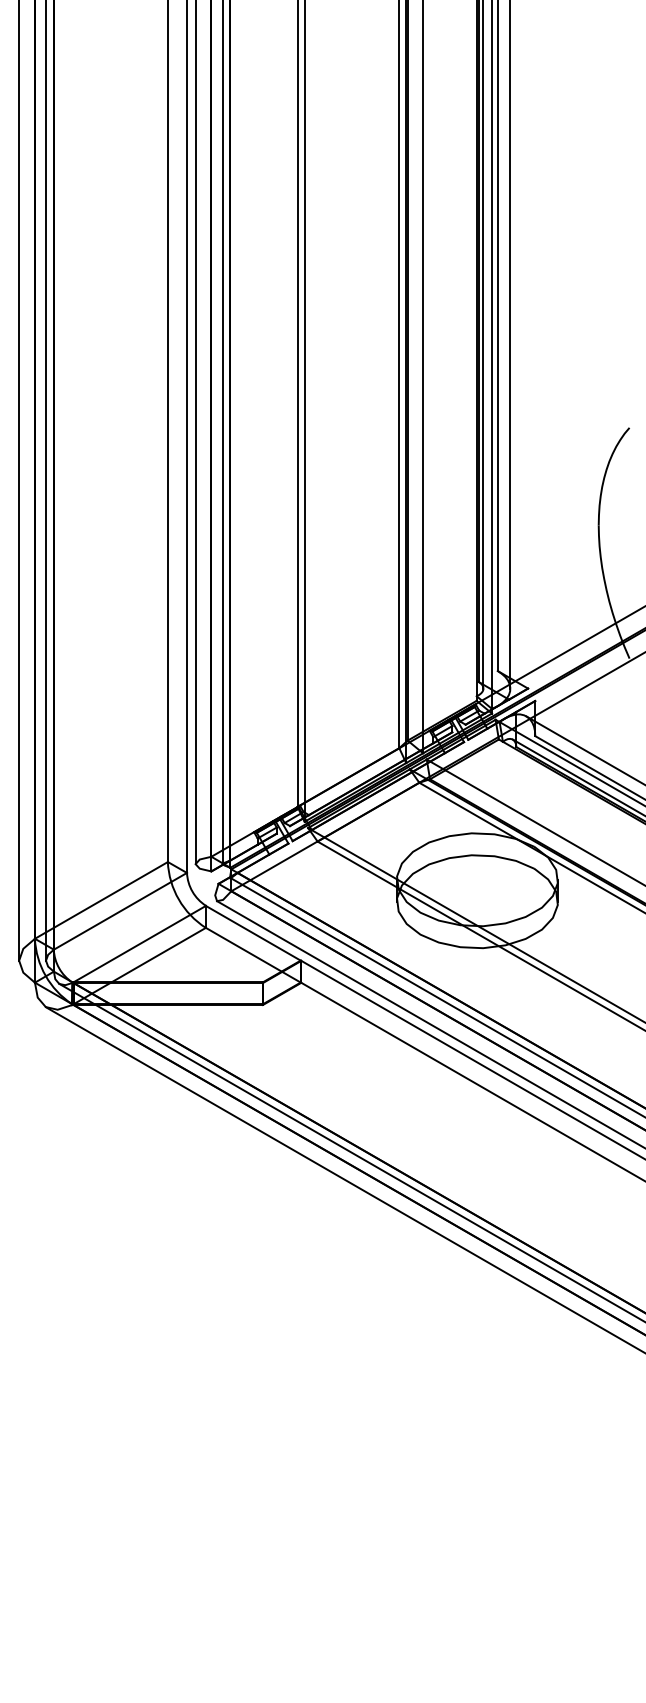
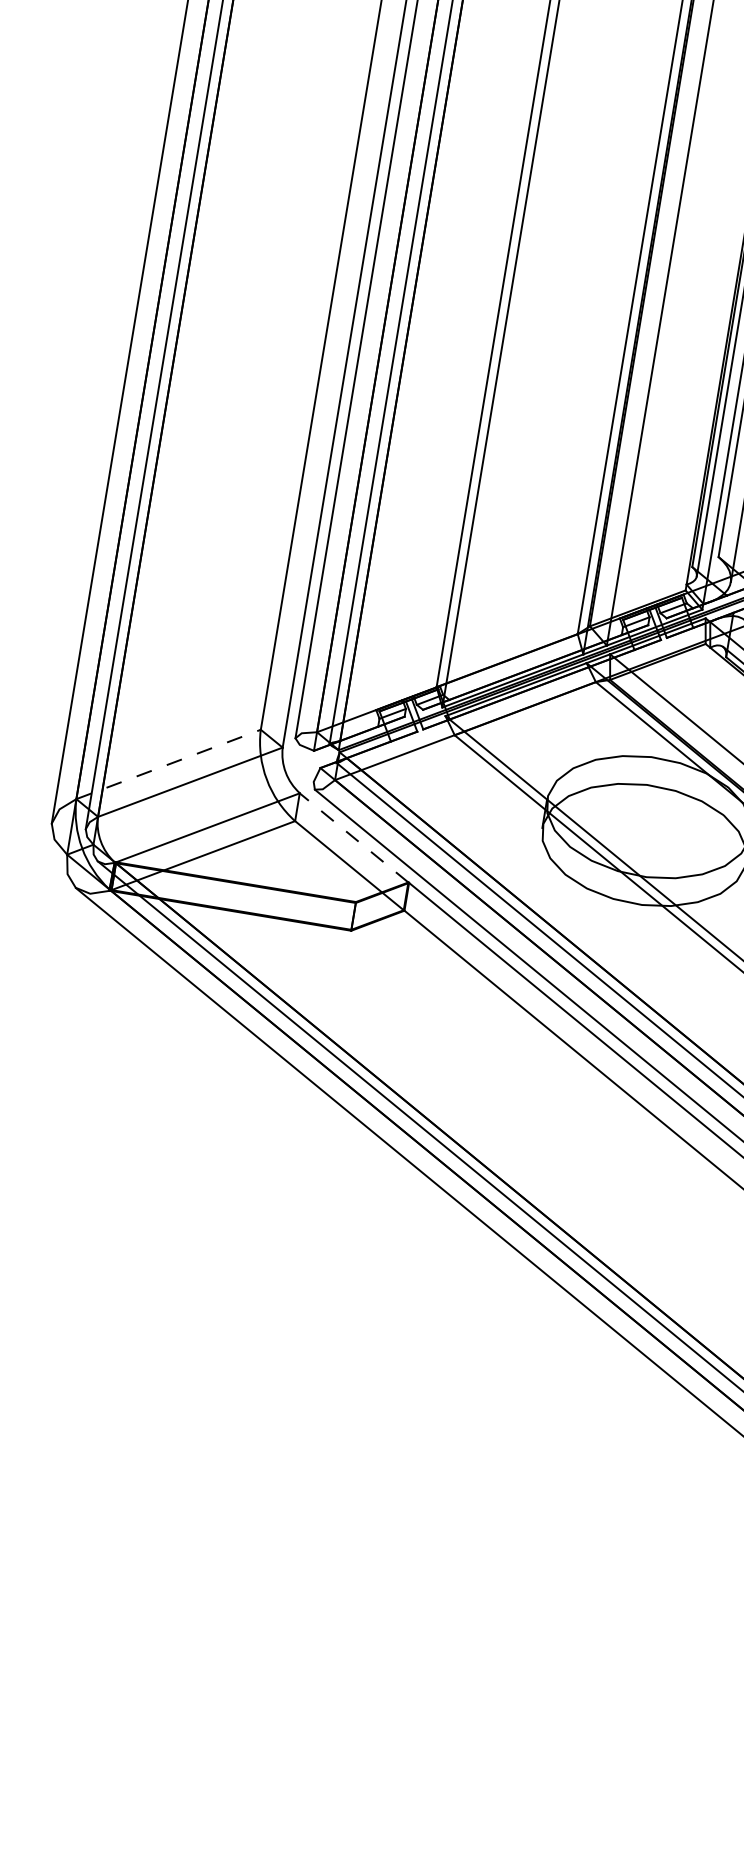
line: (101, 900) -> (168, 764), solid -> dashed
line: (253, 933) -> (354, 838), solid -> dashed

